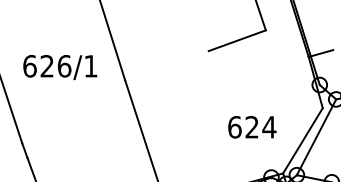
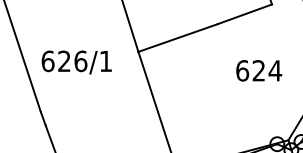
line: (166, 65) -> (177, 37), added
text: (60, 67) -> (77, 62), moved
text: (252, 127) -> (259, 71), moved

